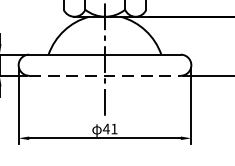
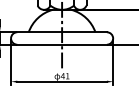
line: (105, 75) -> (62, 44), dashed -> solid

